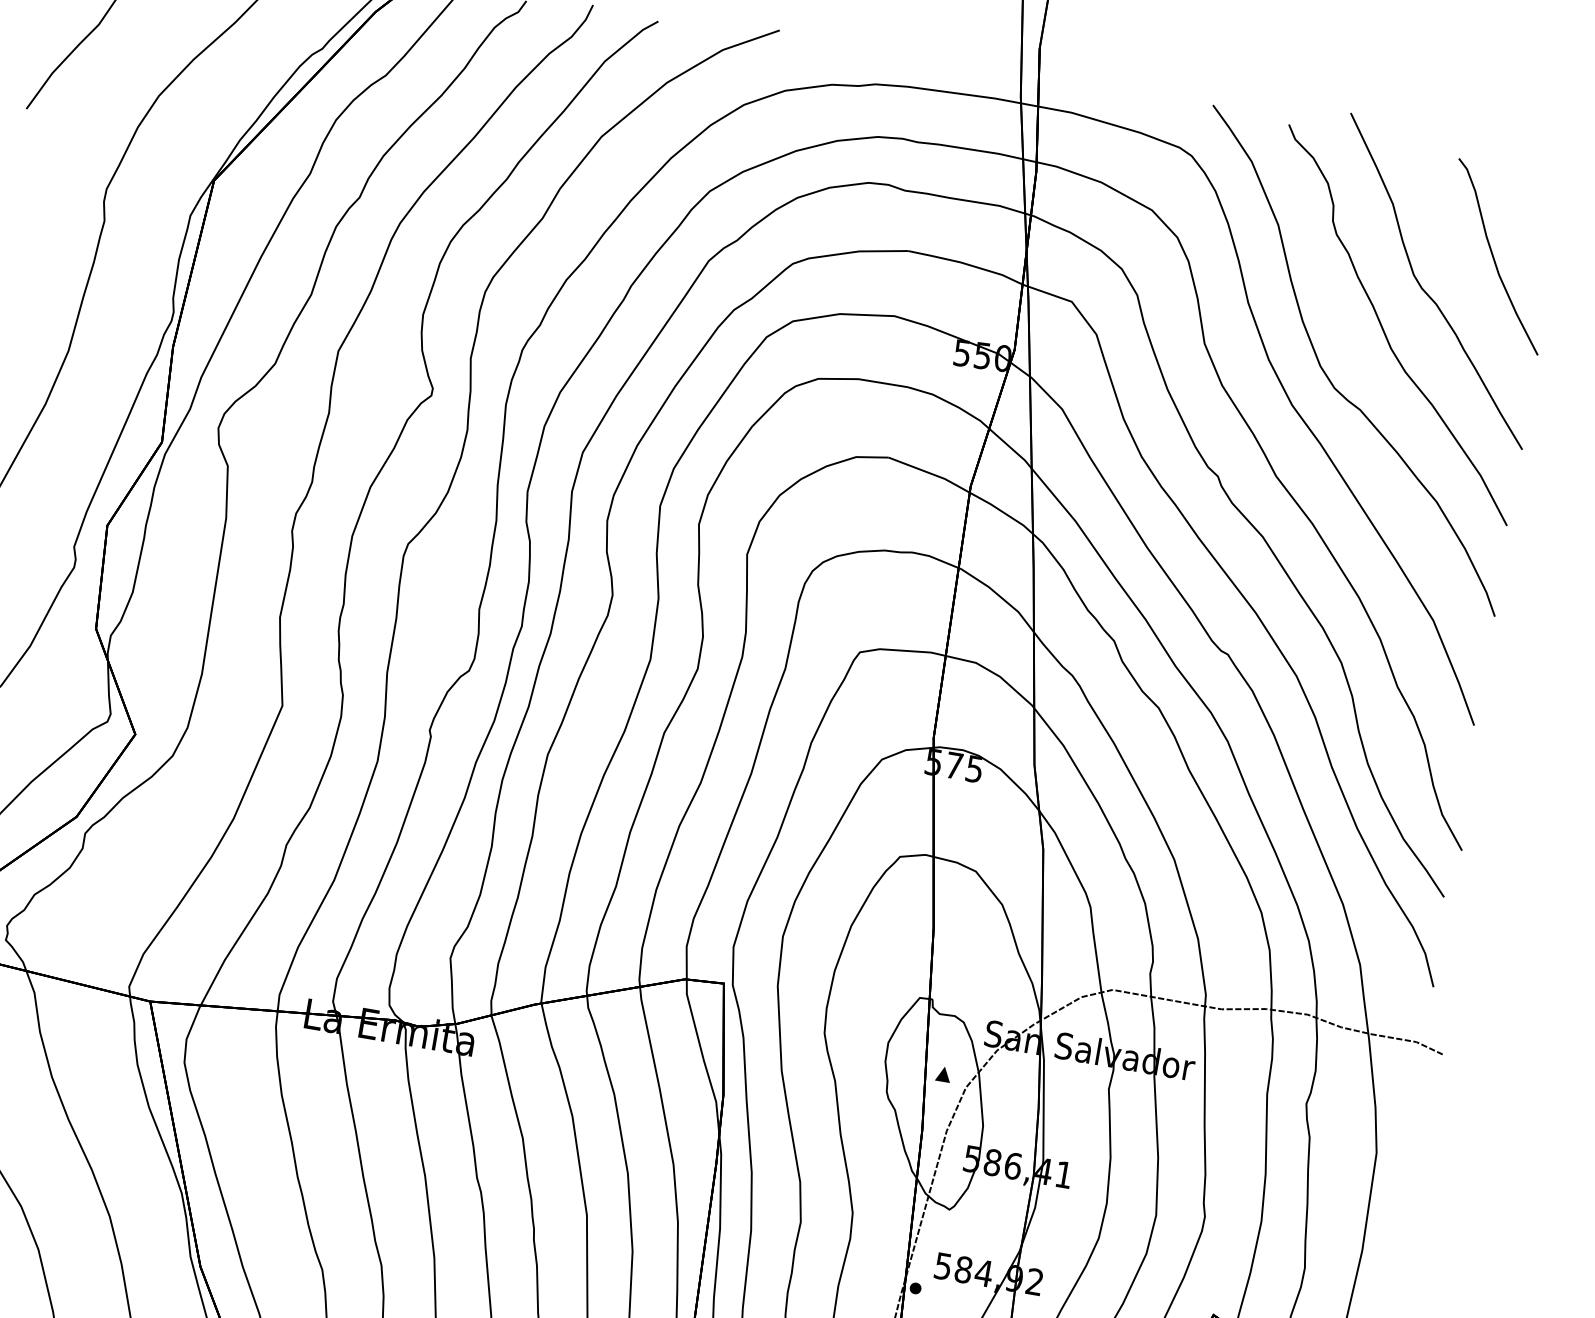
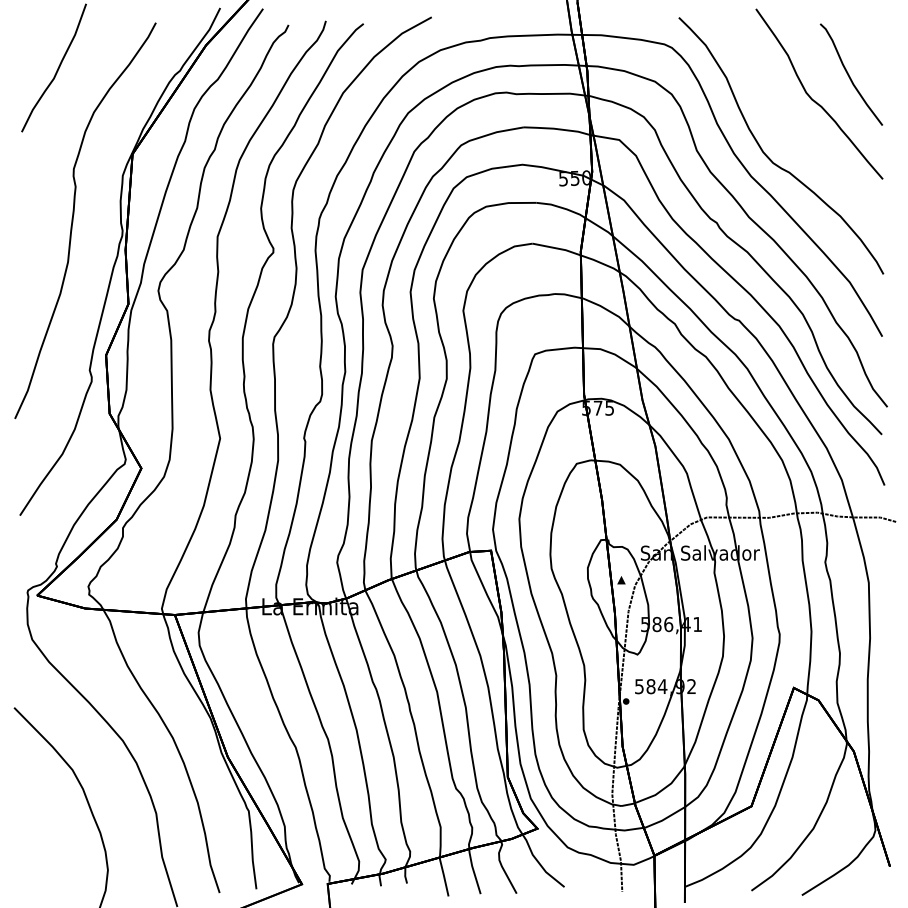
curve: (1385, 329) -> (795, 125), removed

